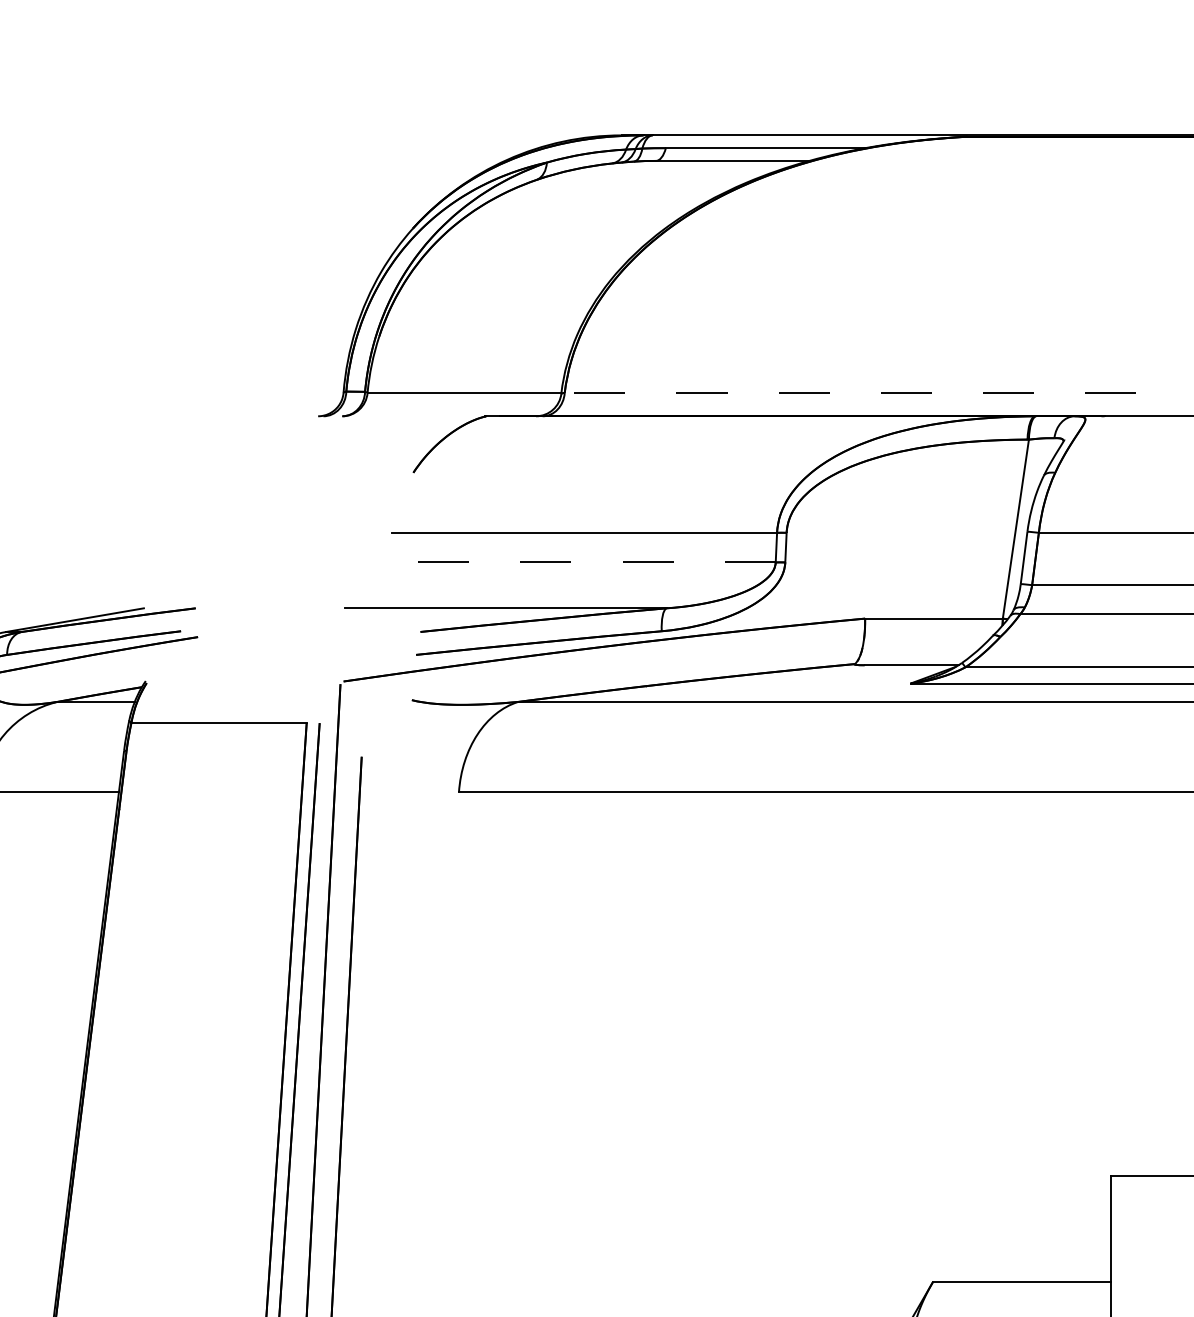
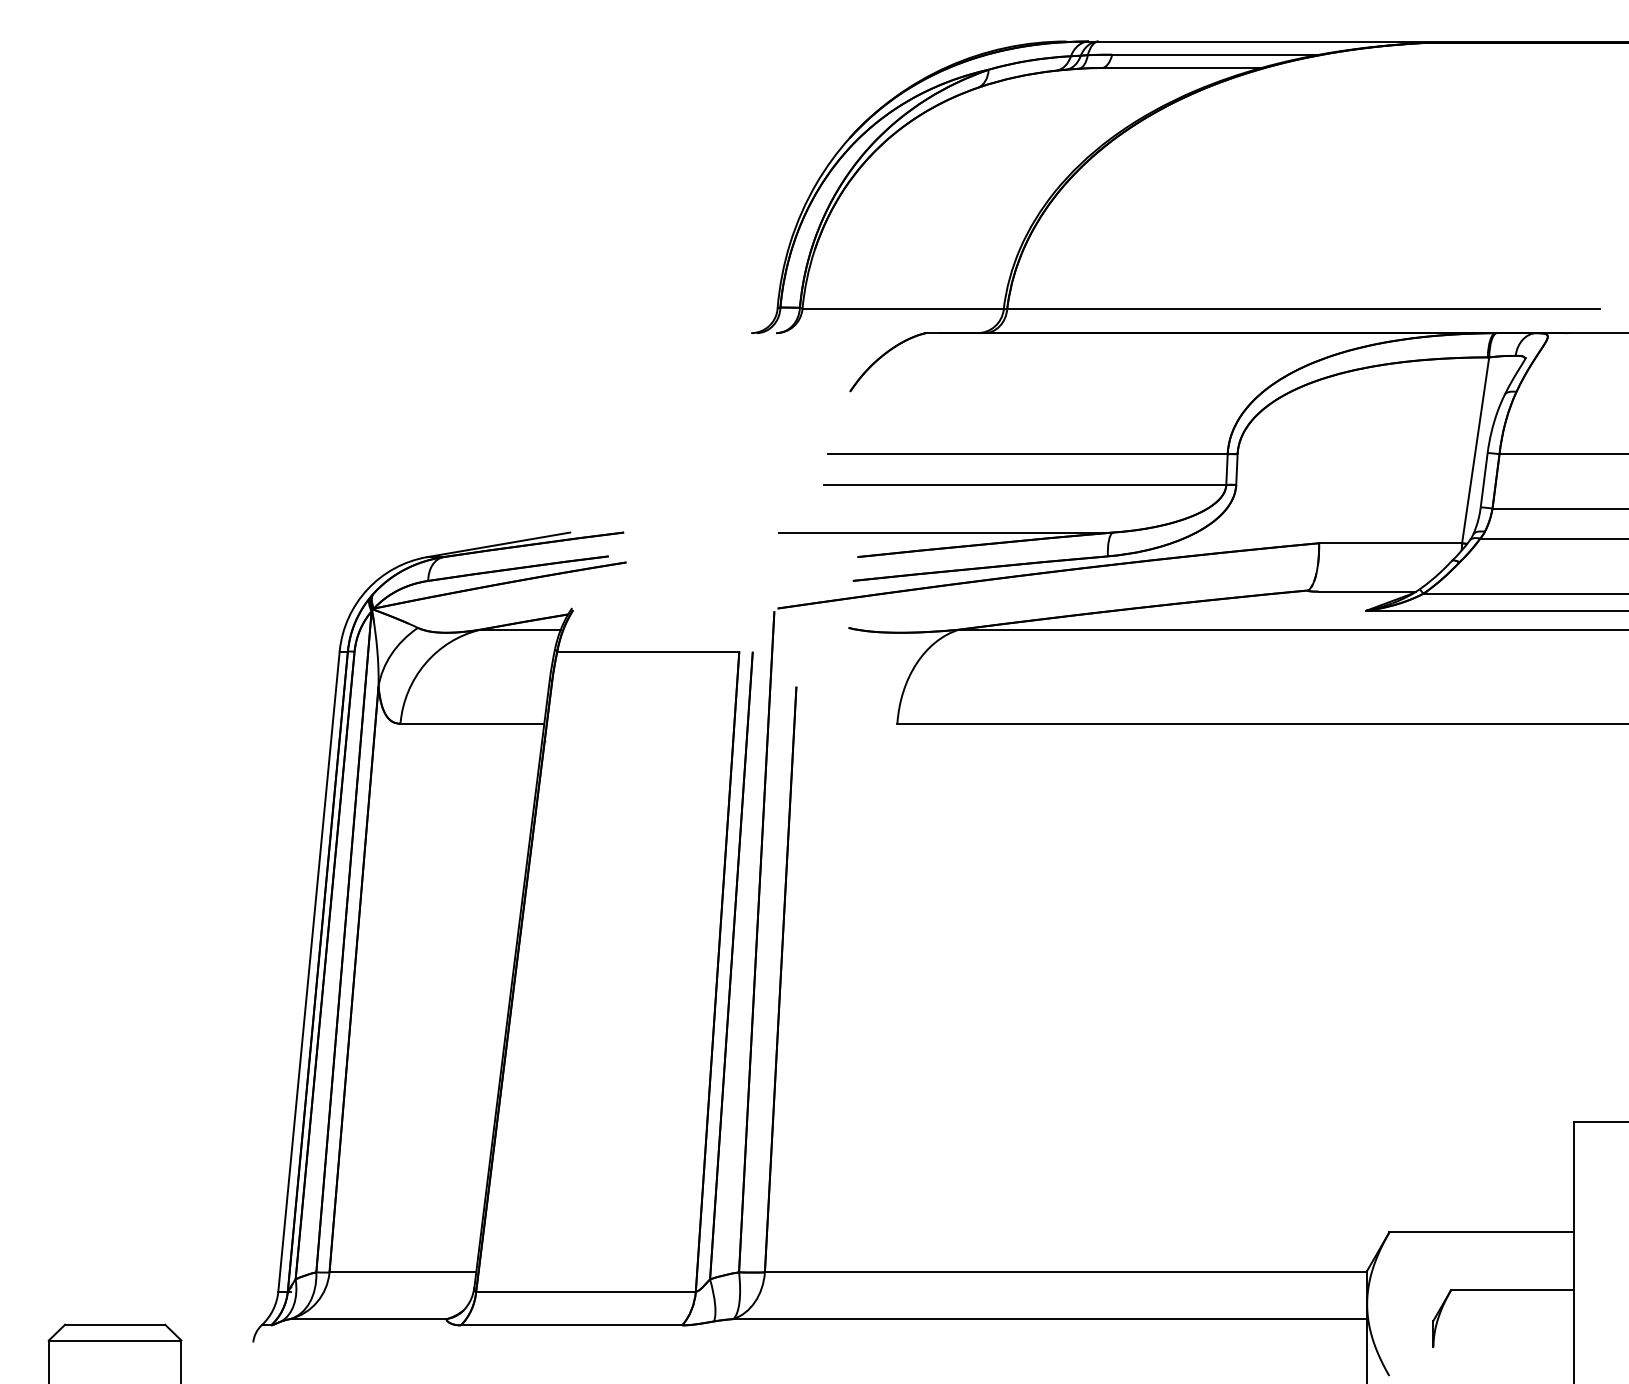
line: (850, 392) -> (1303, 308), dashed -> solid
line: (581, 562) -> (1024, 484), dashed -> solid

